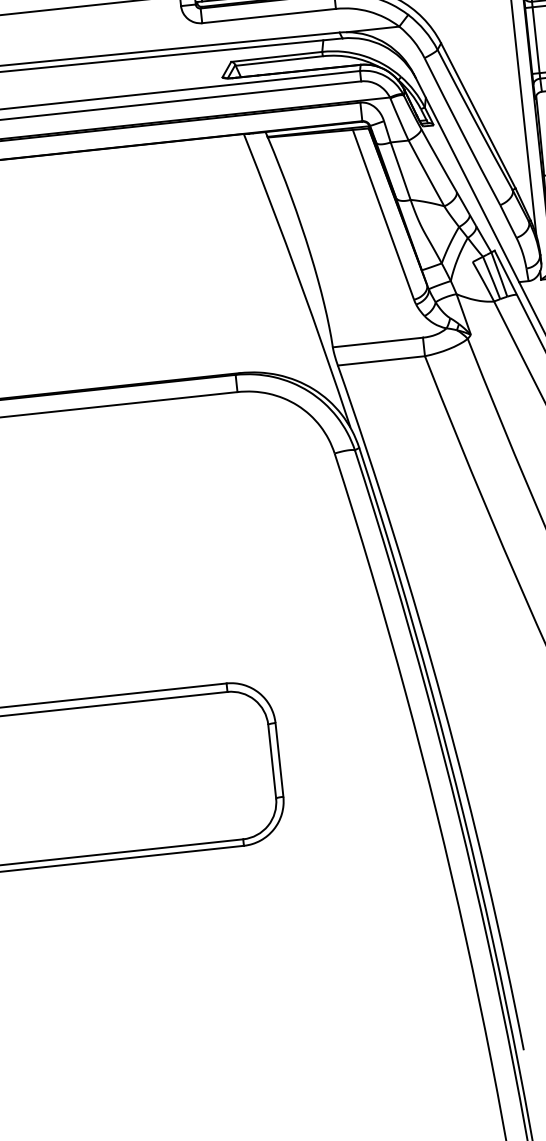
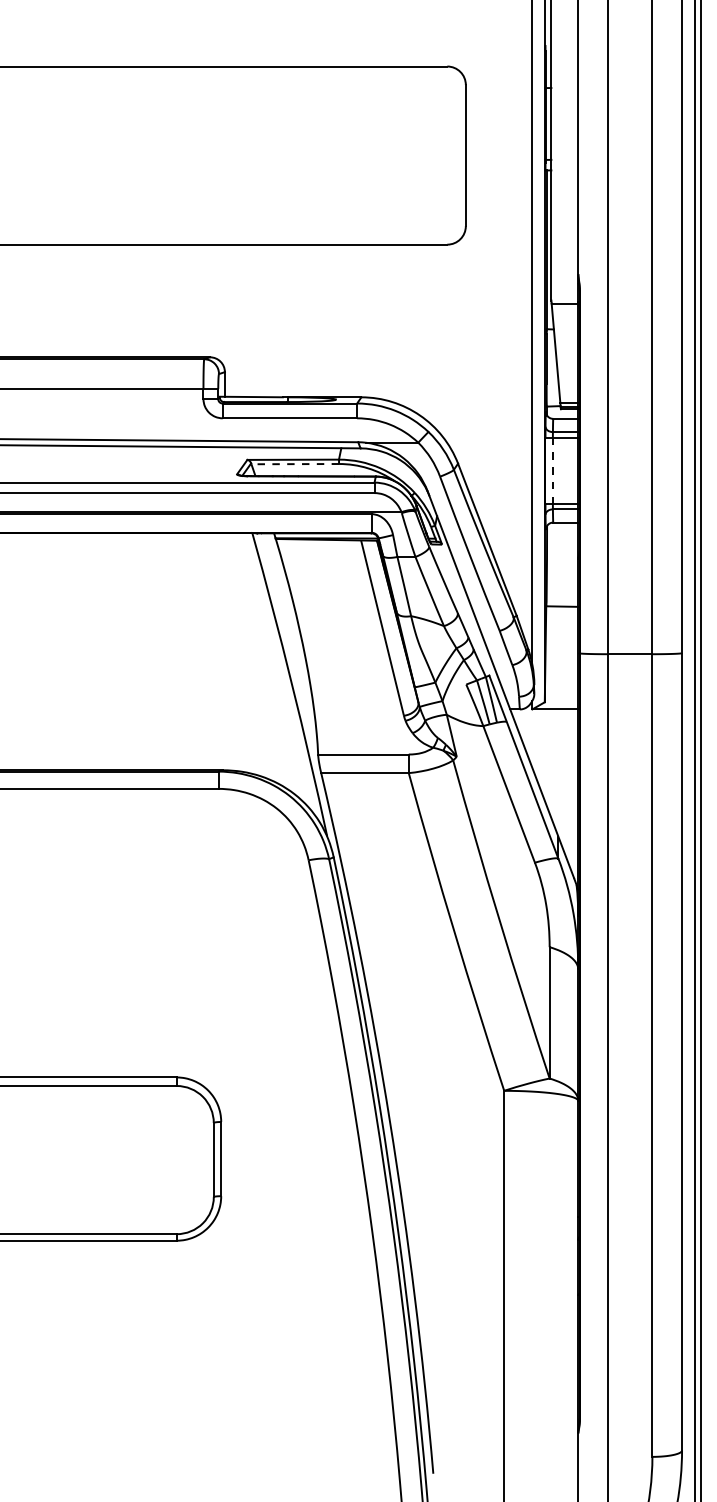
line: (535, 41) -> (552, 471), solid -> dashed
line: (279, 61) -> (295, 464), solid -> dashed

